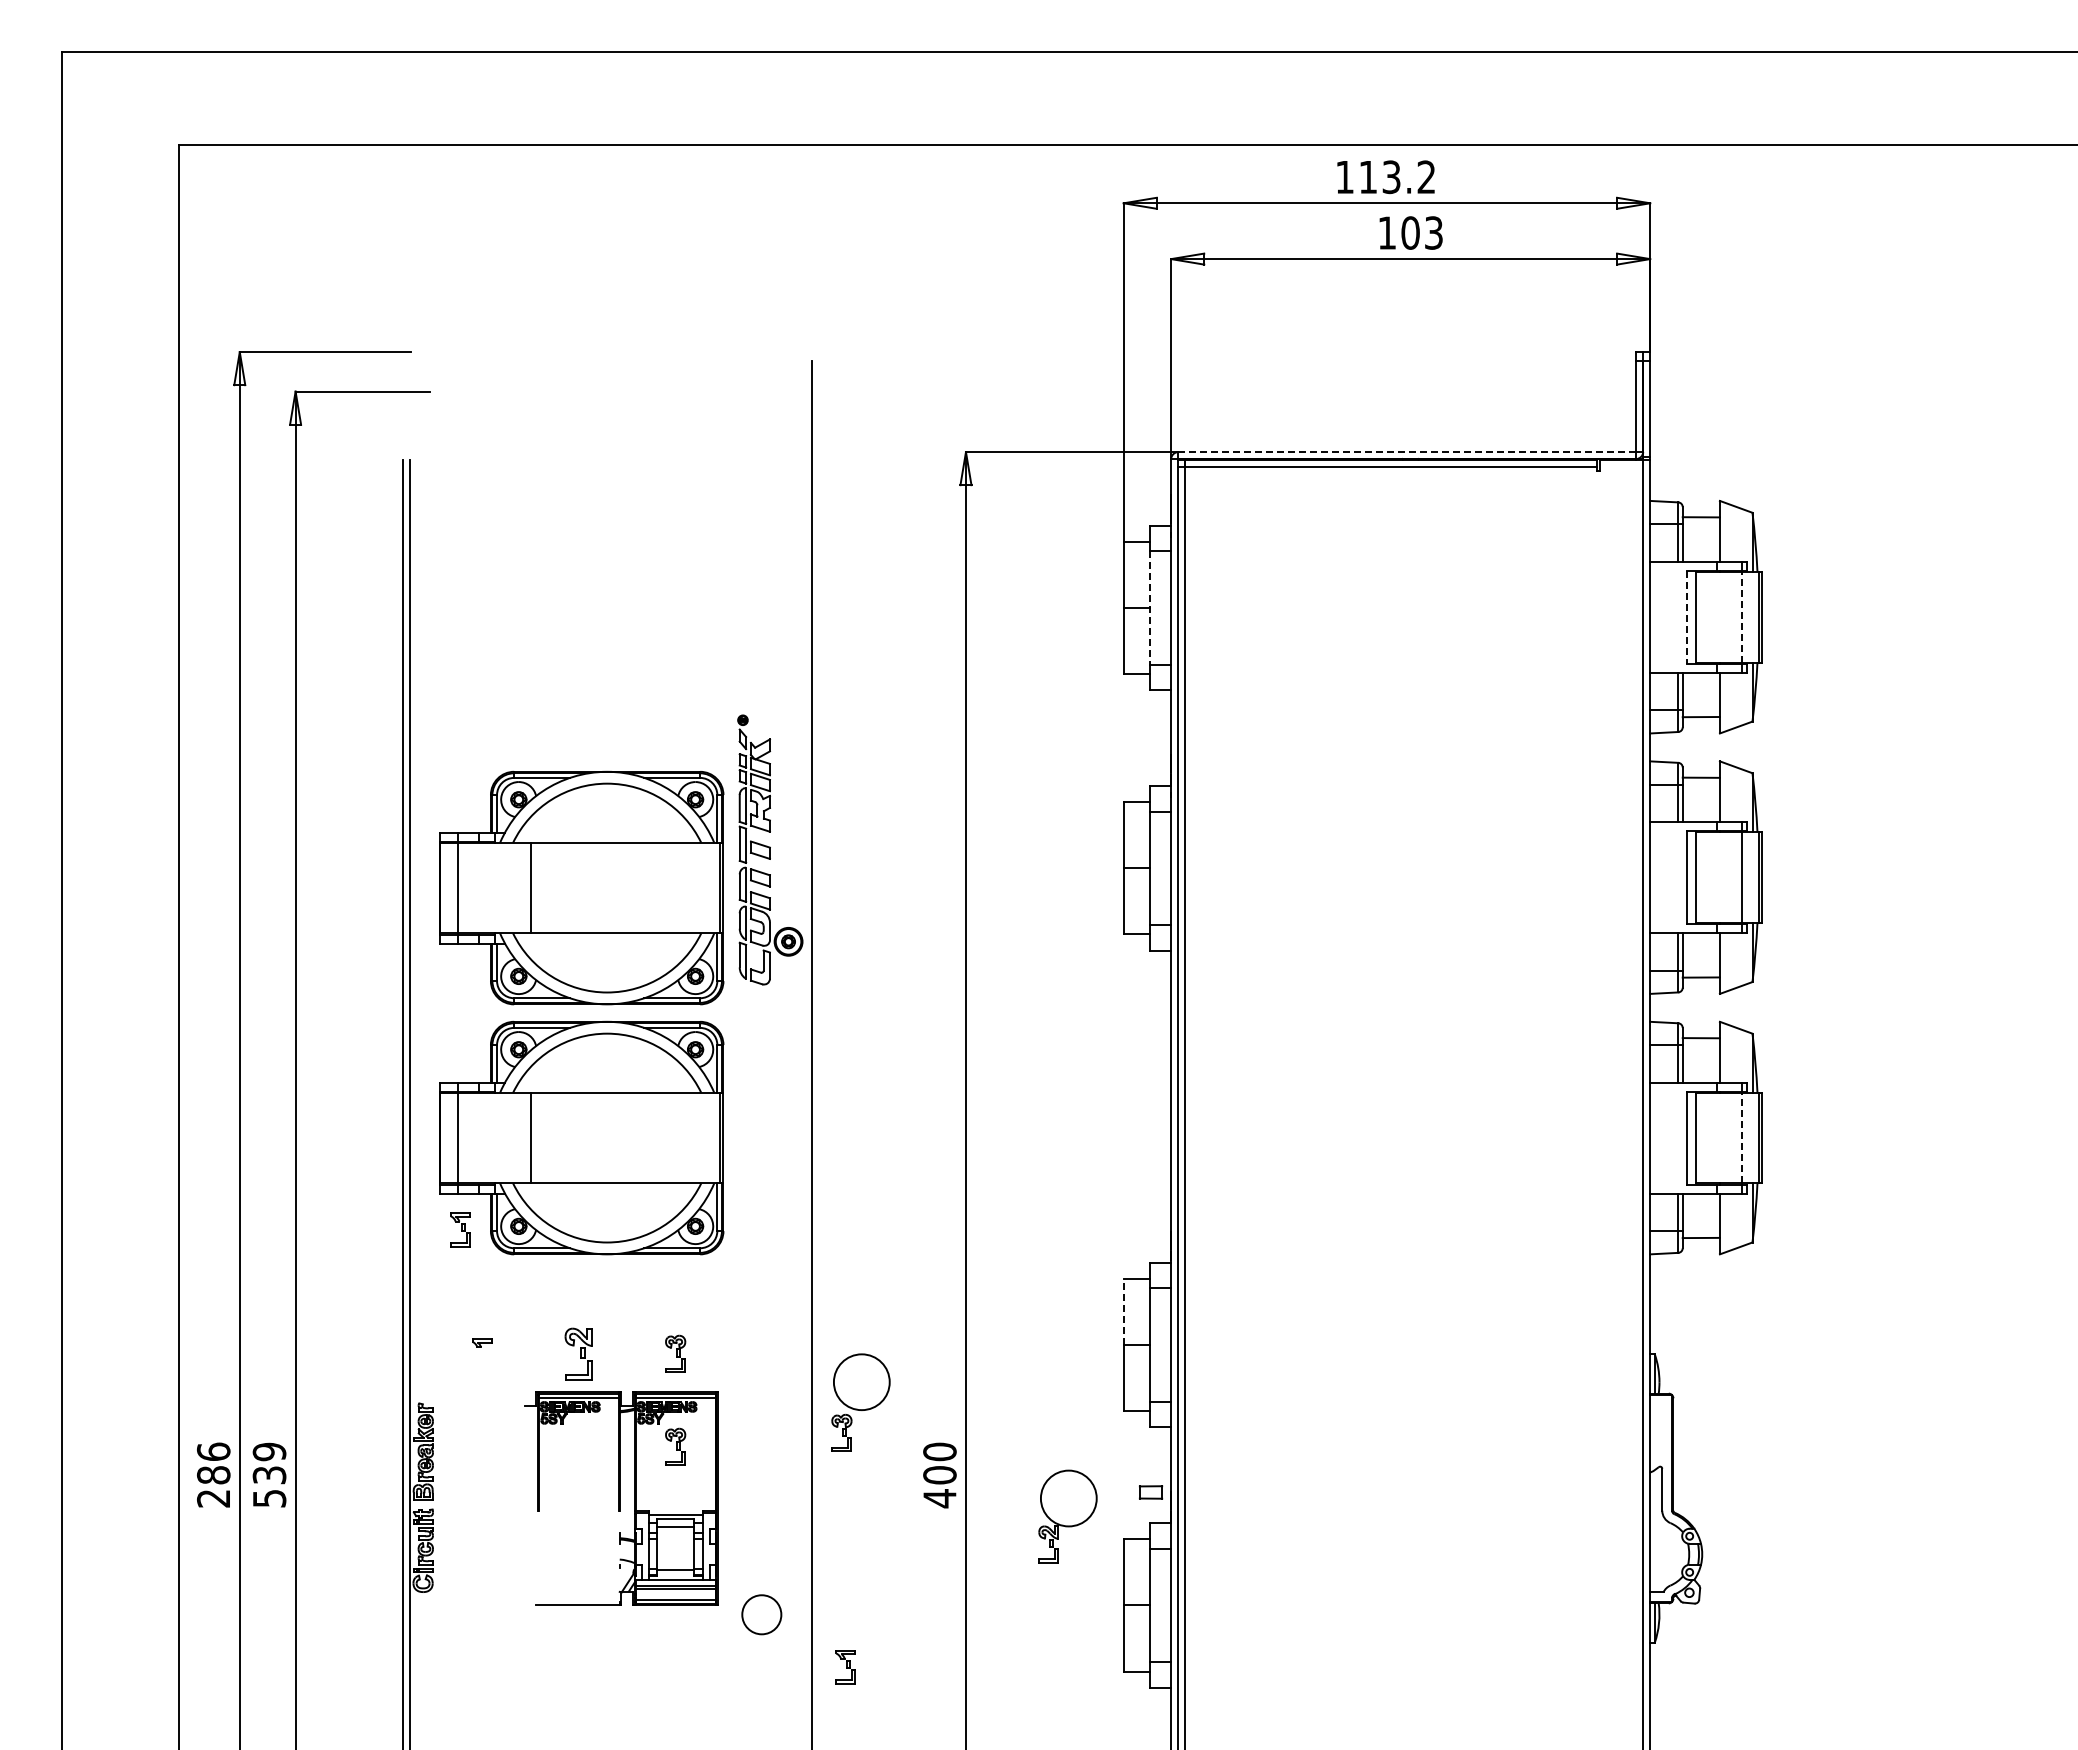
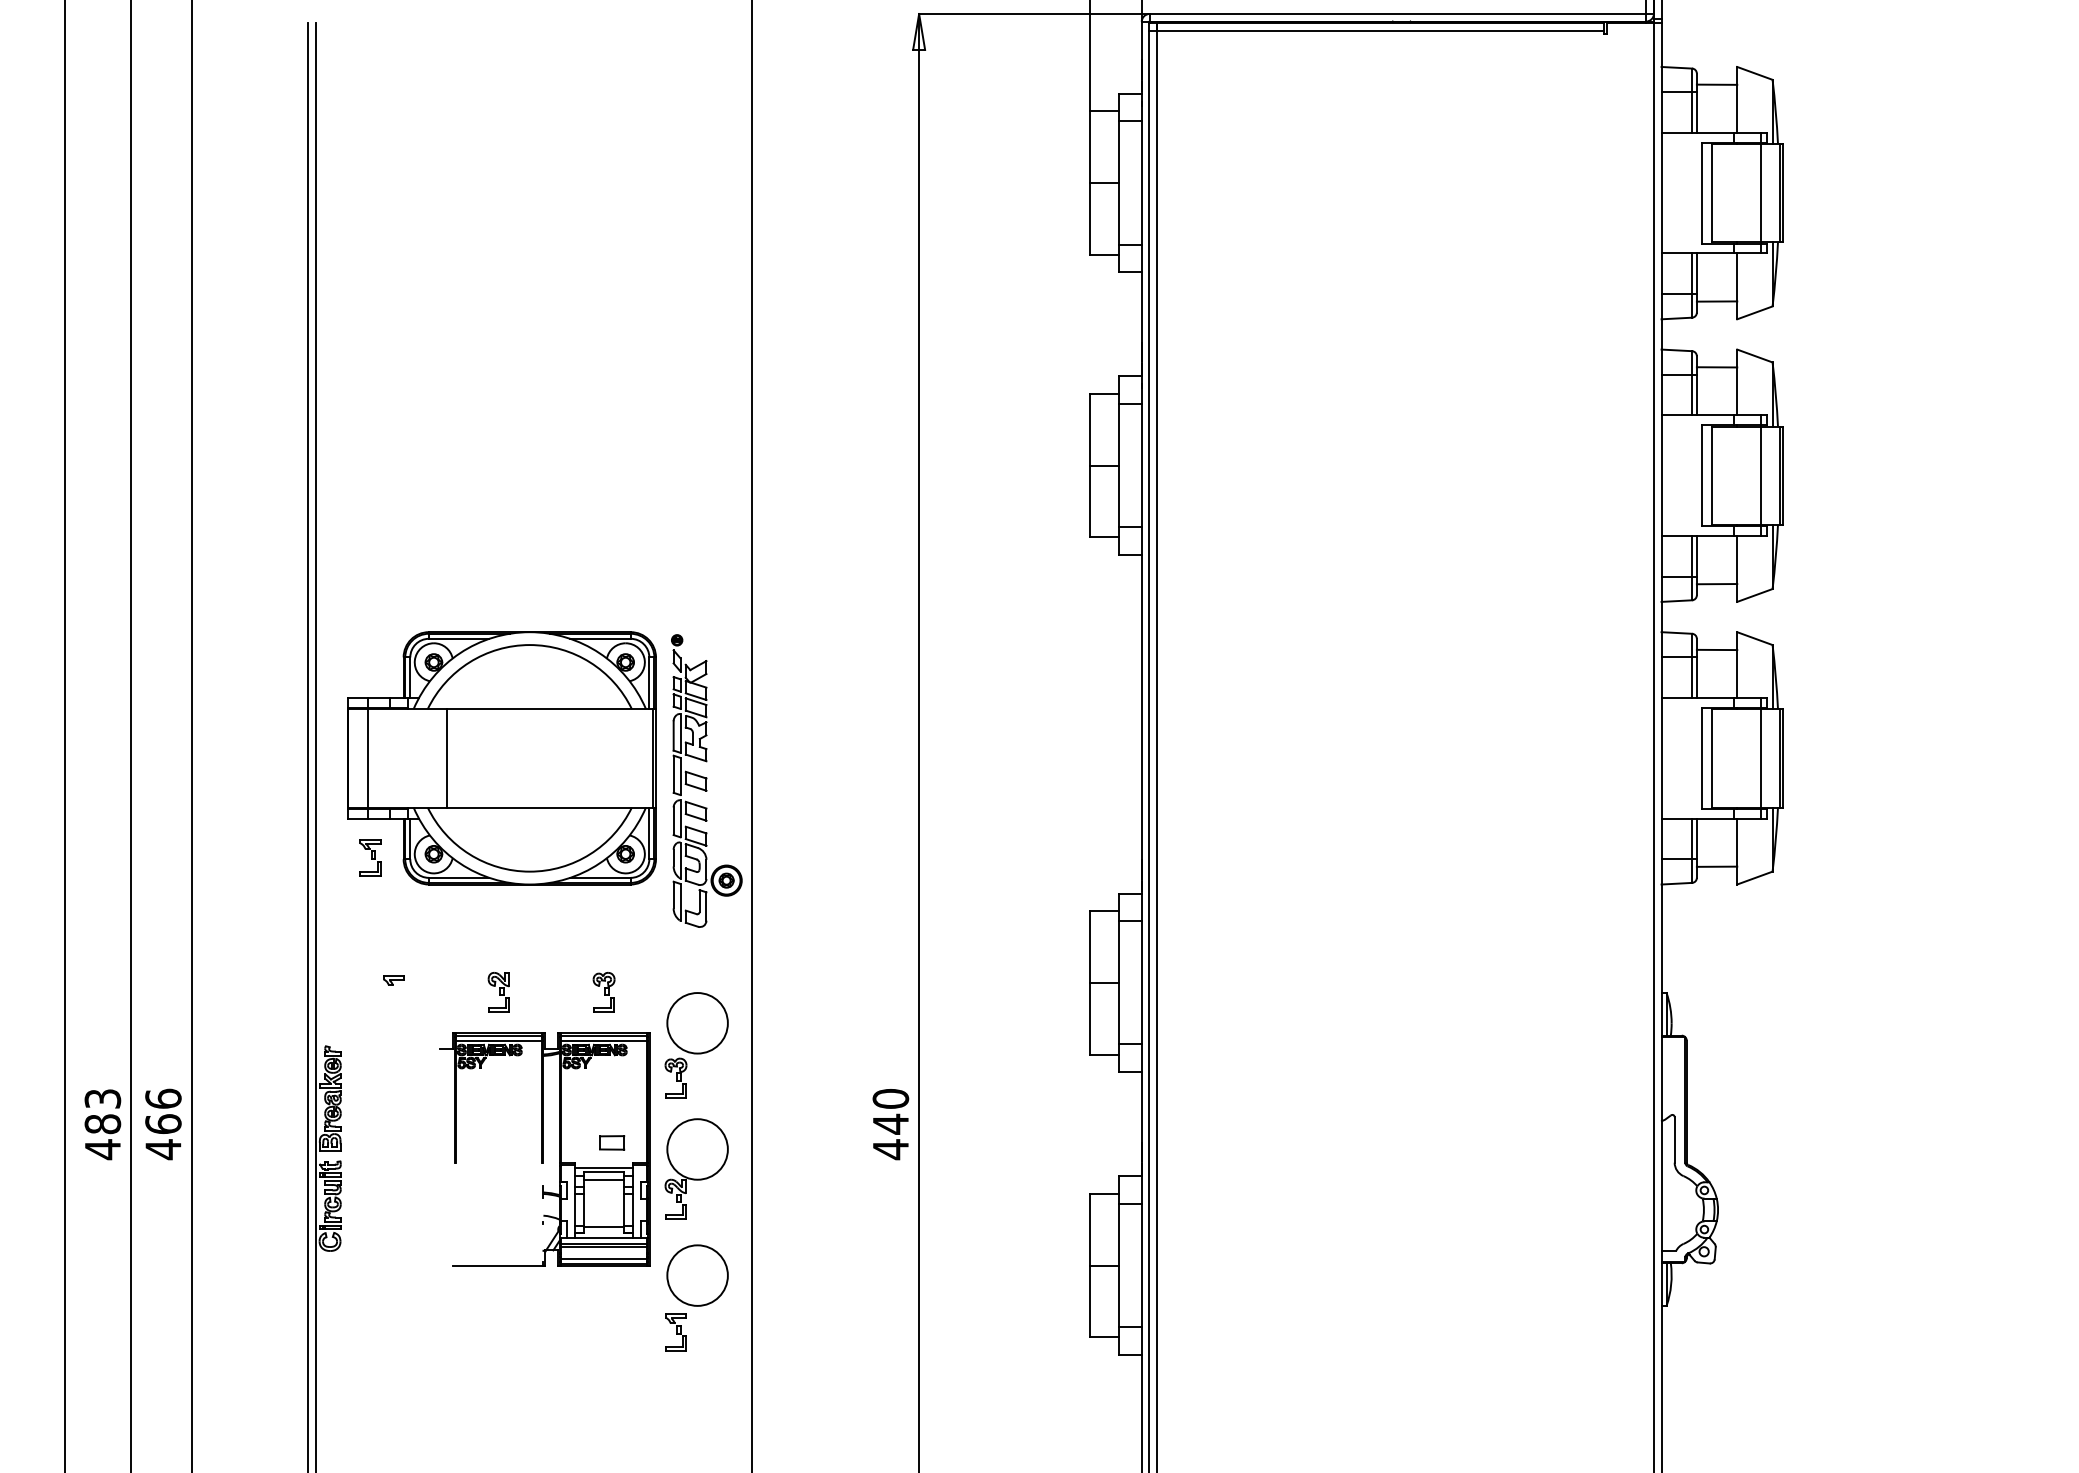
line: (1407, 452) -> (1398, 14), dashed -> solid
line: (1150, 607) -> (1119, 182), dashed -> solid
line: (1742, 616) -> (1761, 192), dashed -> solid
line: (1687, 617) -> (1702, 193), dashed -> solid
part: (770, 849) -> (707, 780), moved
part: (581, 887) -> (501, 486), removed
line: (1742, 1137) -> (1761, 757), dashed -> solid
line: (1123, 1311) -> (1090, 946), dashed -> solid
part: (578, 1353) -> (498, 992), size x0.71
part: (860, 1402) -> (696, 1045), moved
part: (675, 1446) -> (603, 1093), removed
text: (213, 1475) -> (102, 1124), 286 -> 483
text: (269, 1475) -> (163, 1124), 539 -> 466
text: (939, 1475) -> (890, 1124), 400 -> 440
part: (1151, 1492) -> (612, 1142), moved
part: (1067, 1516) -> (696, 1168), moved
circle: (761, 1614) -> (697, 1275), size x1.43
part: (845, 1667) -> (675, 1332), moved

